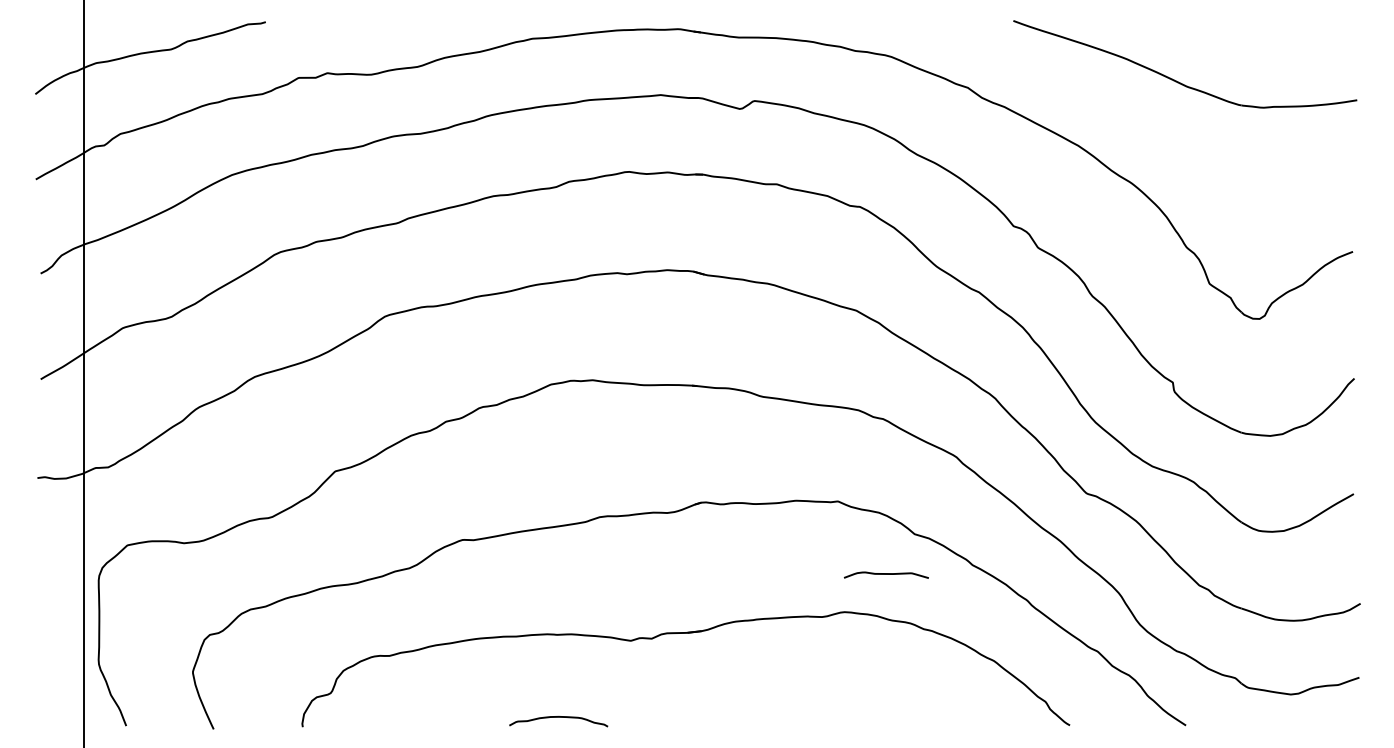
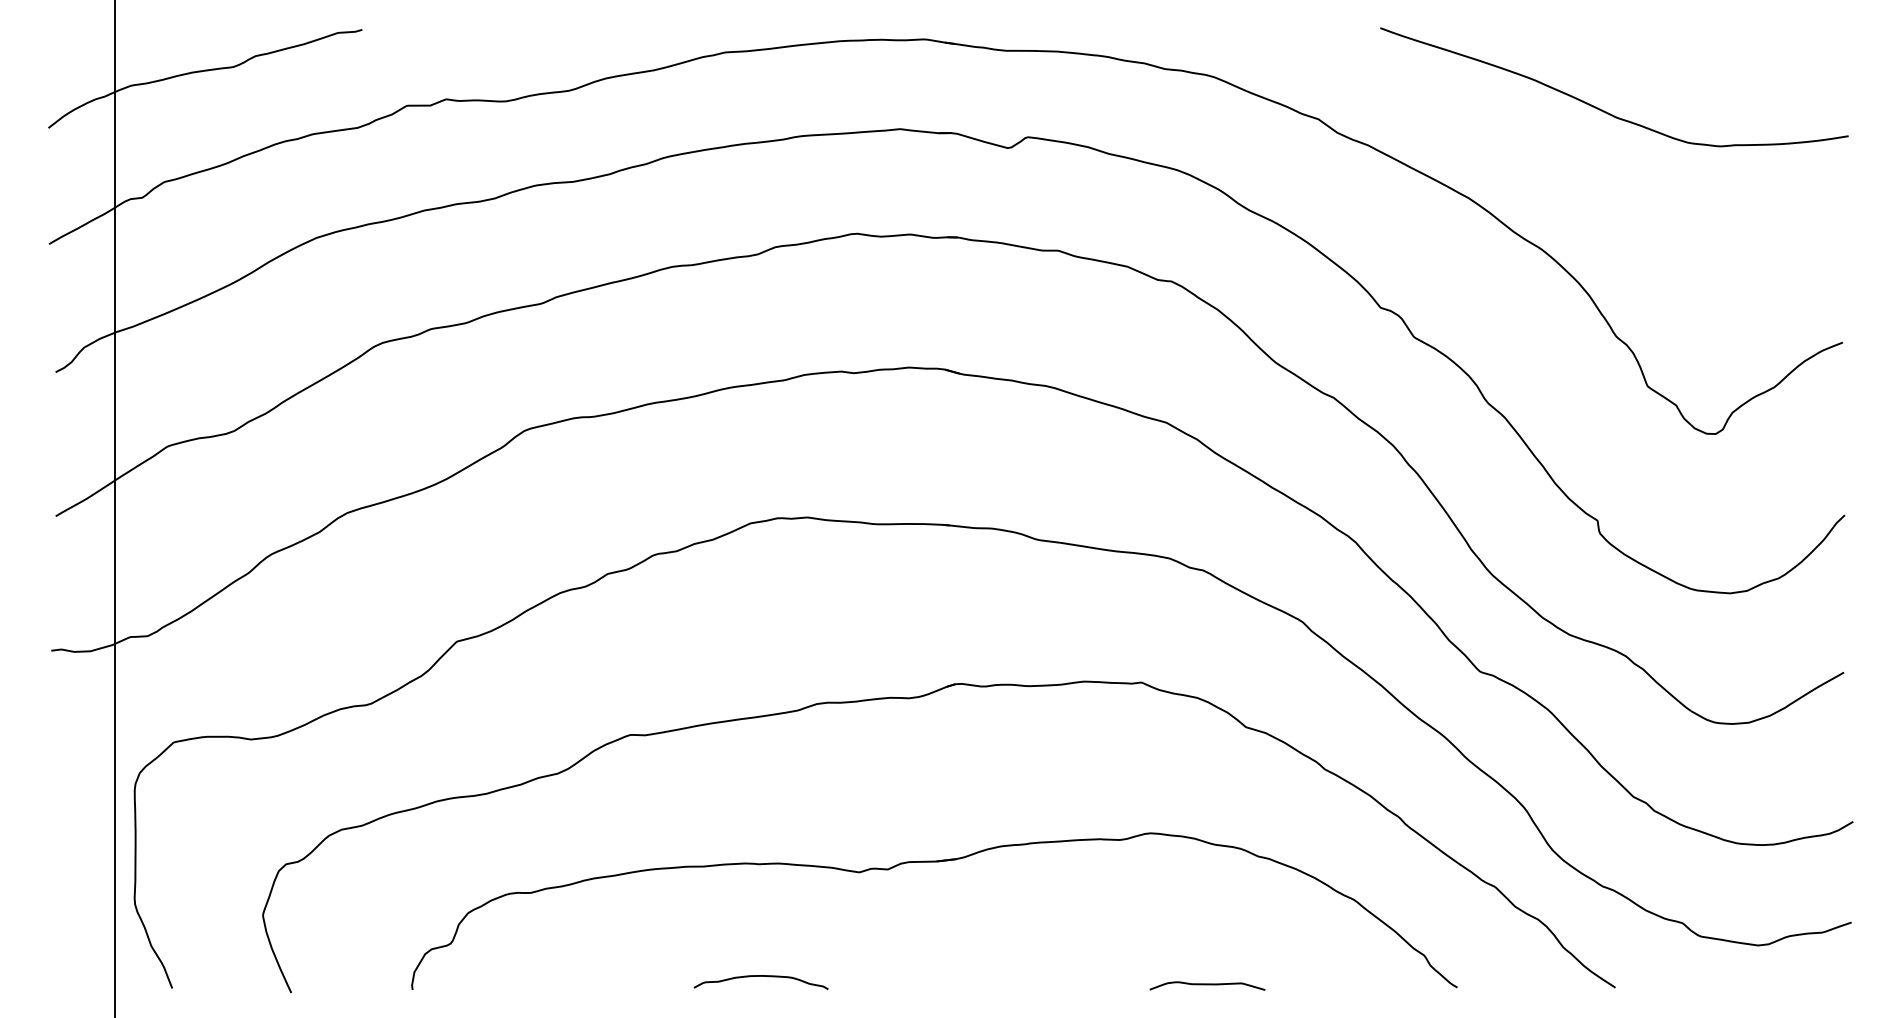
curve: (886, 574) -> (1207, 985), moved

